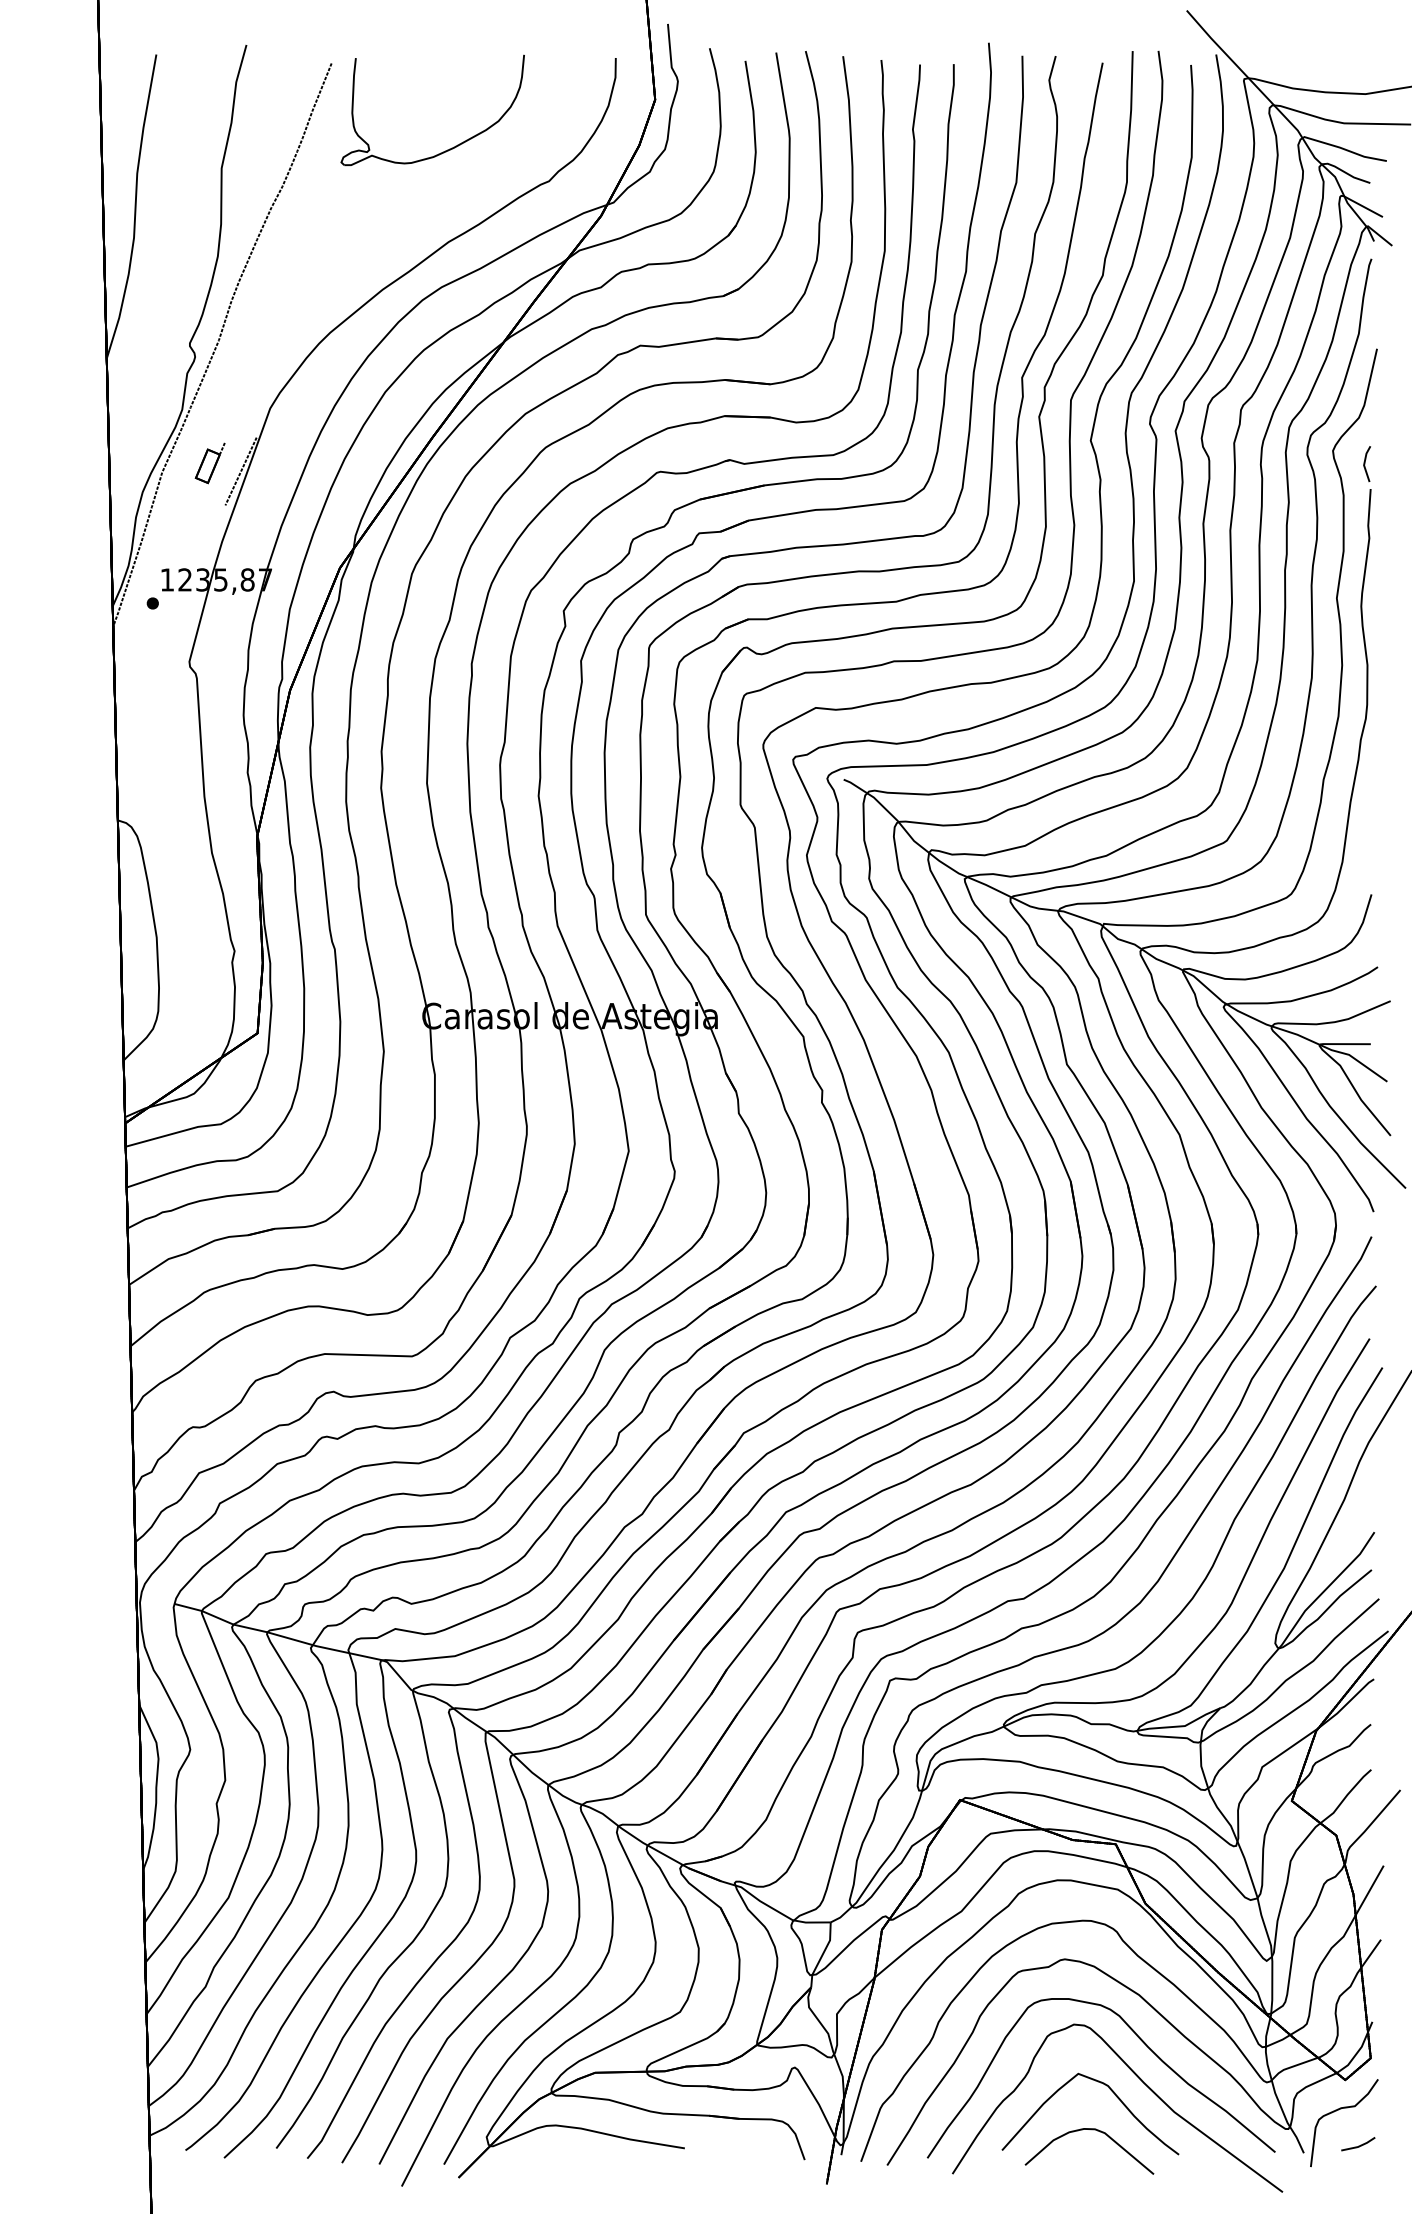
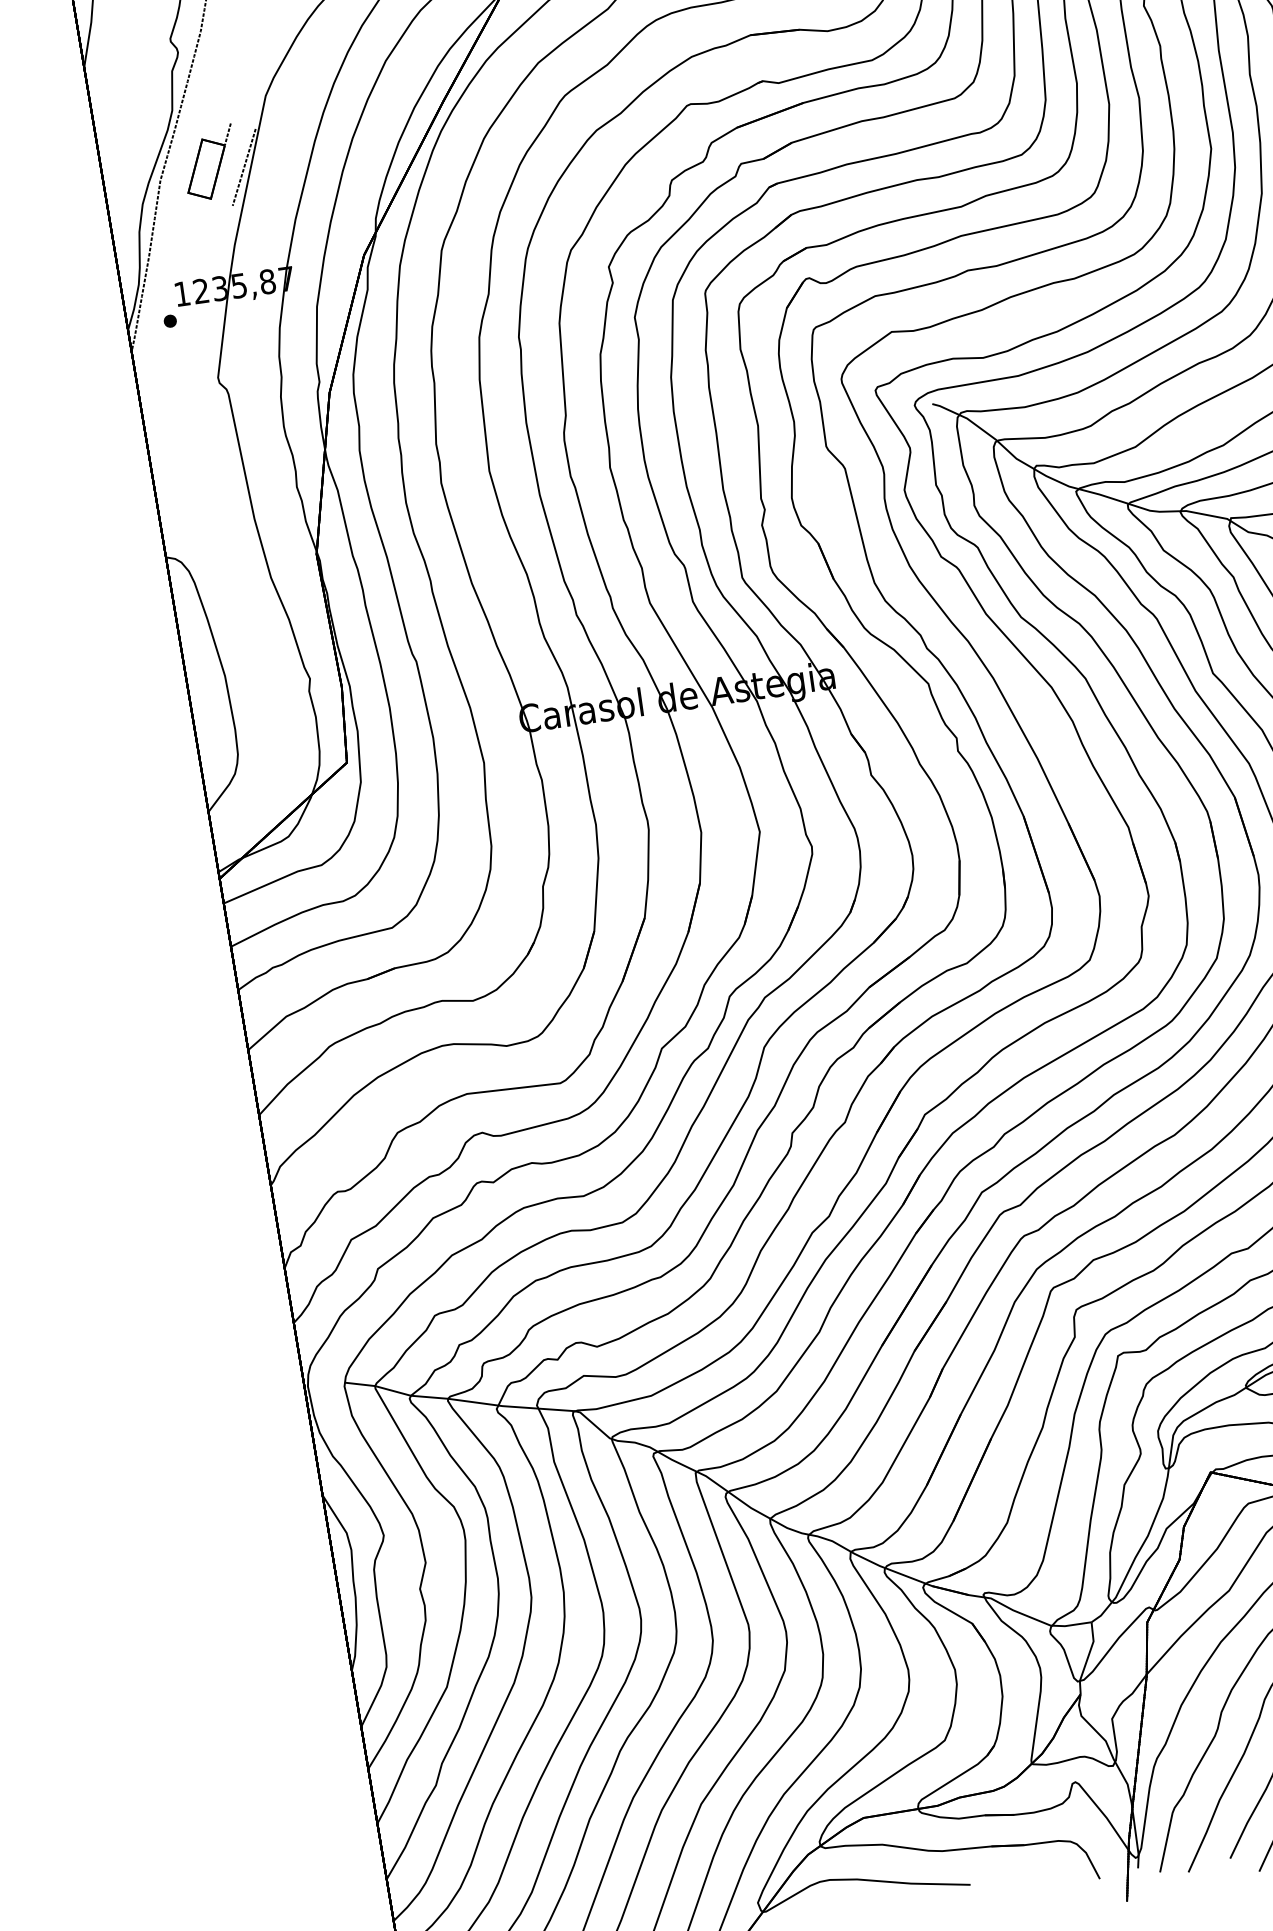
part: (210, 463) -> (210, 163), size x1.67

